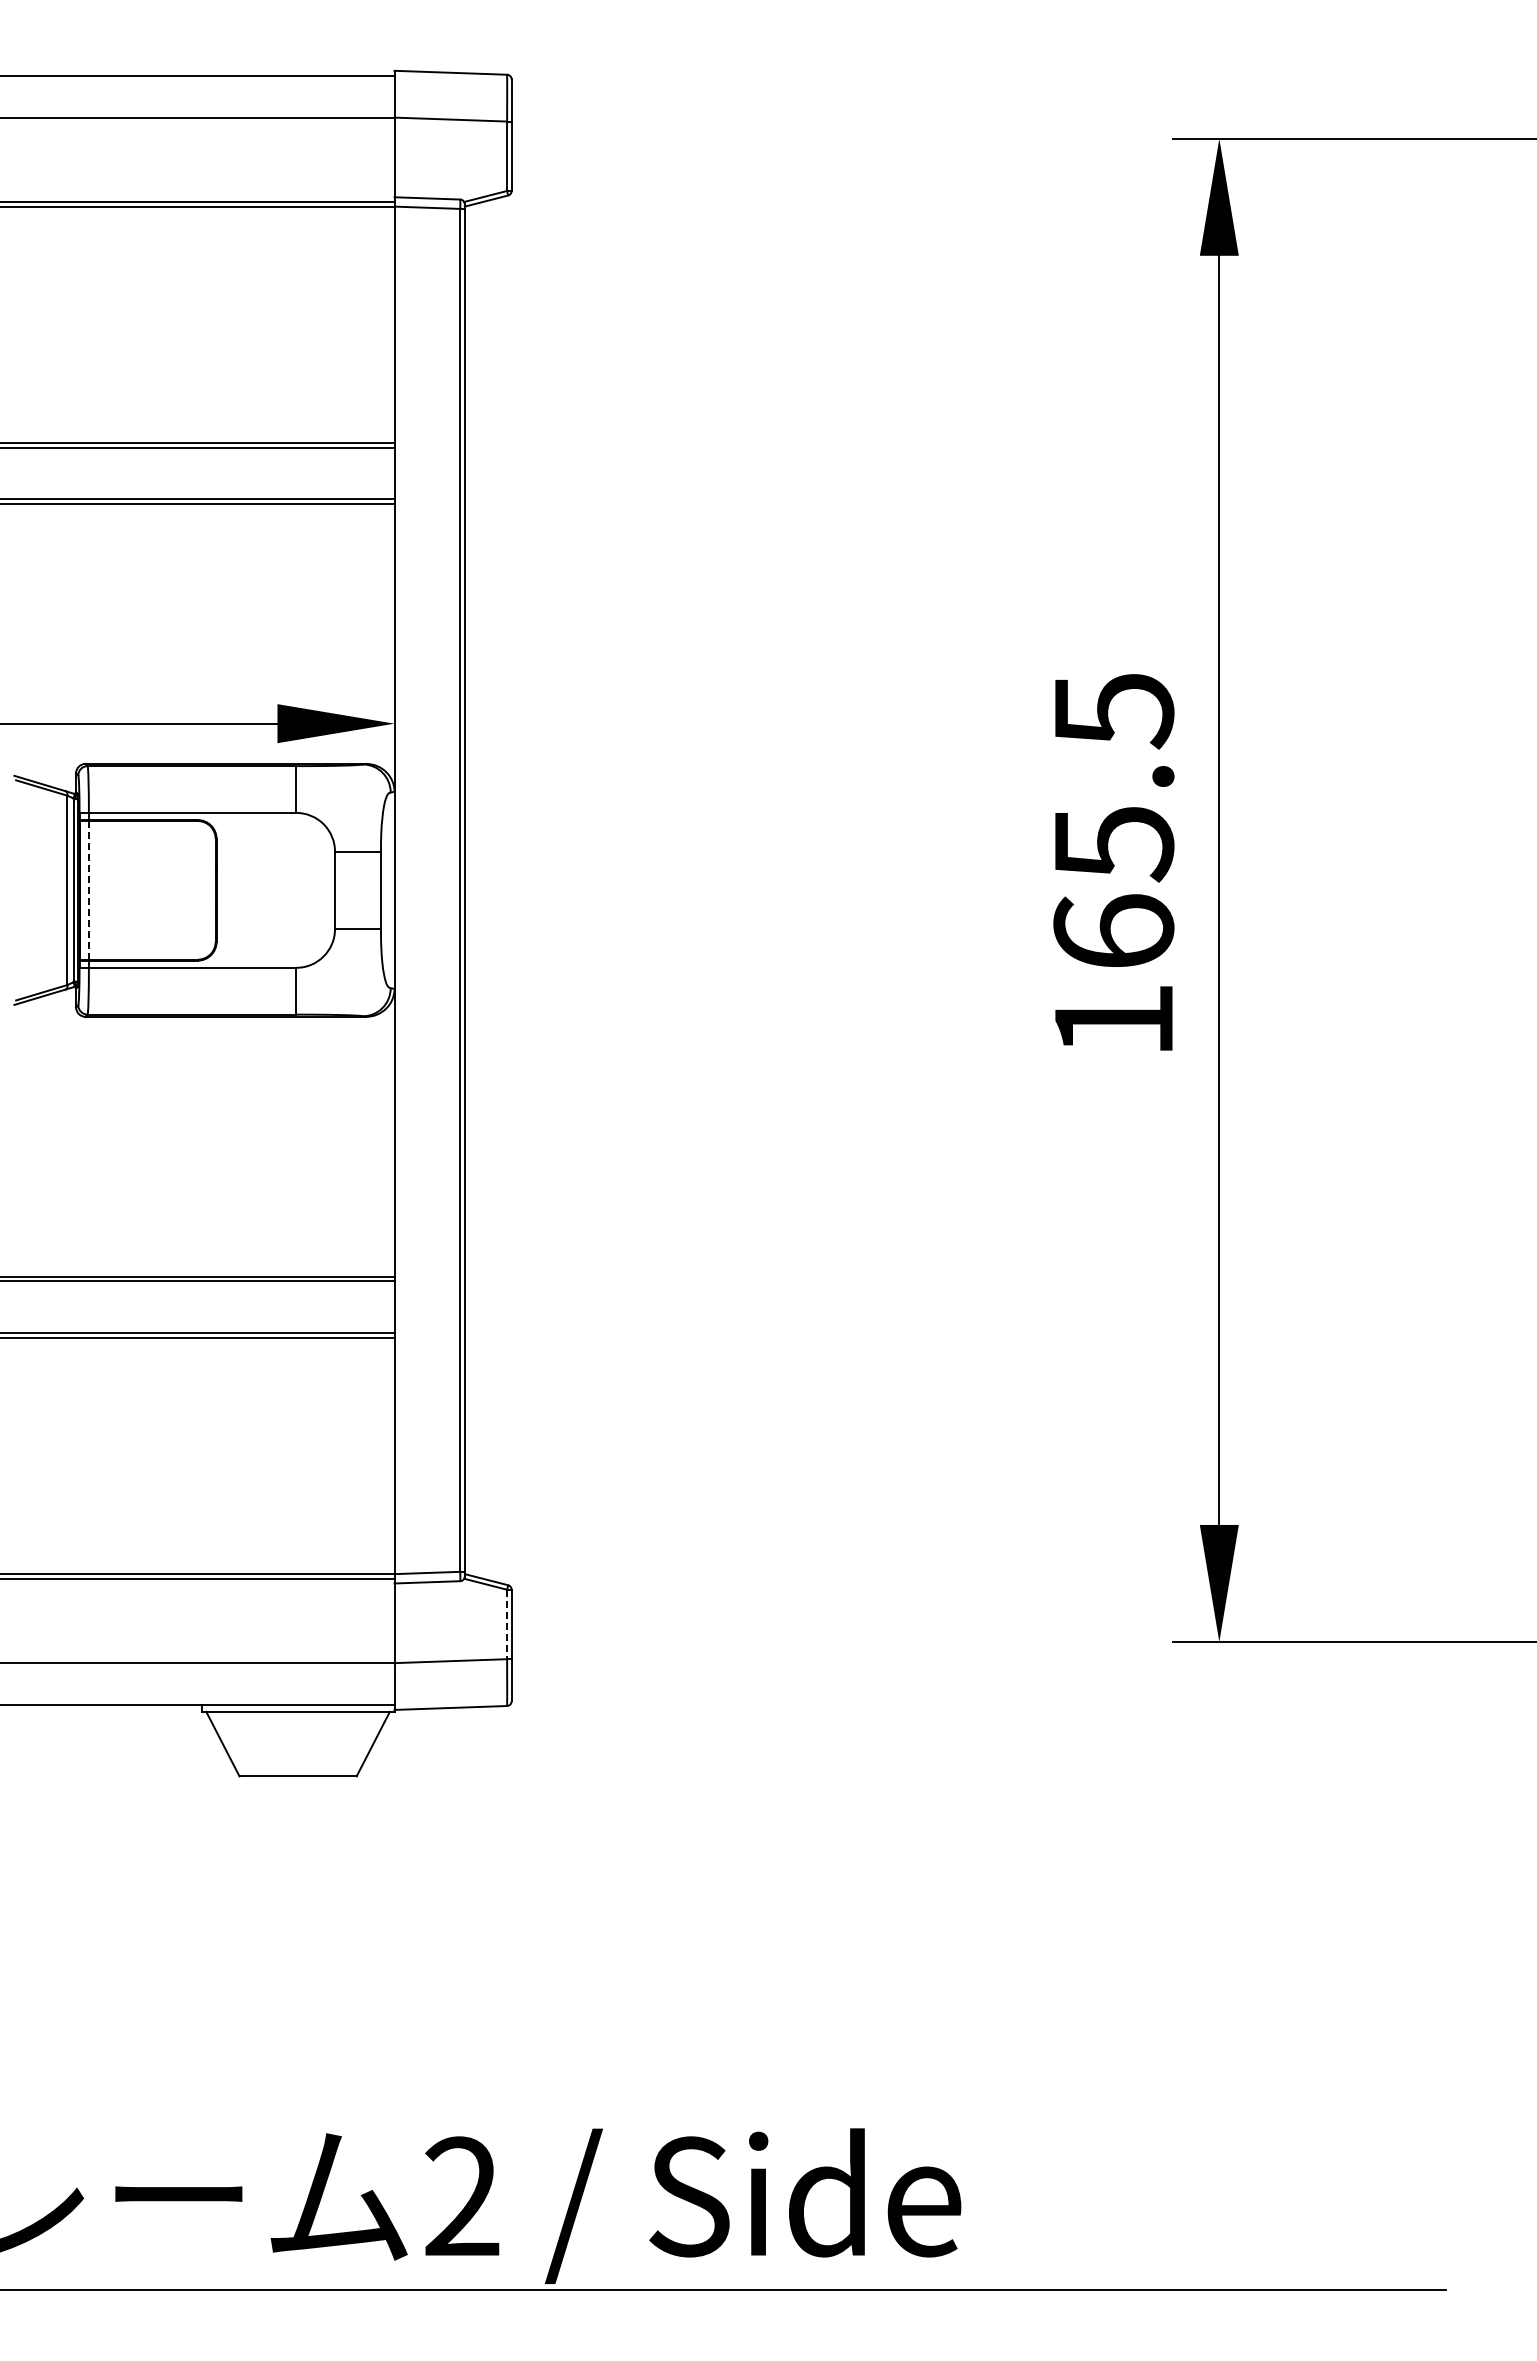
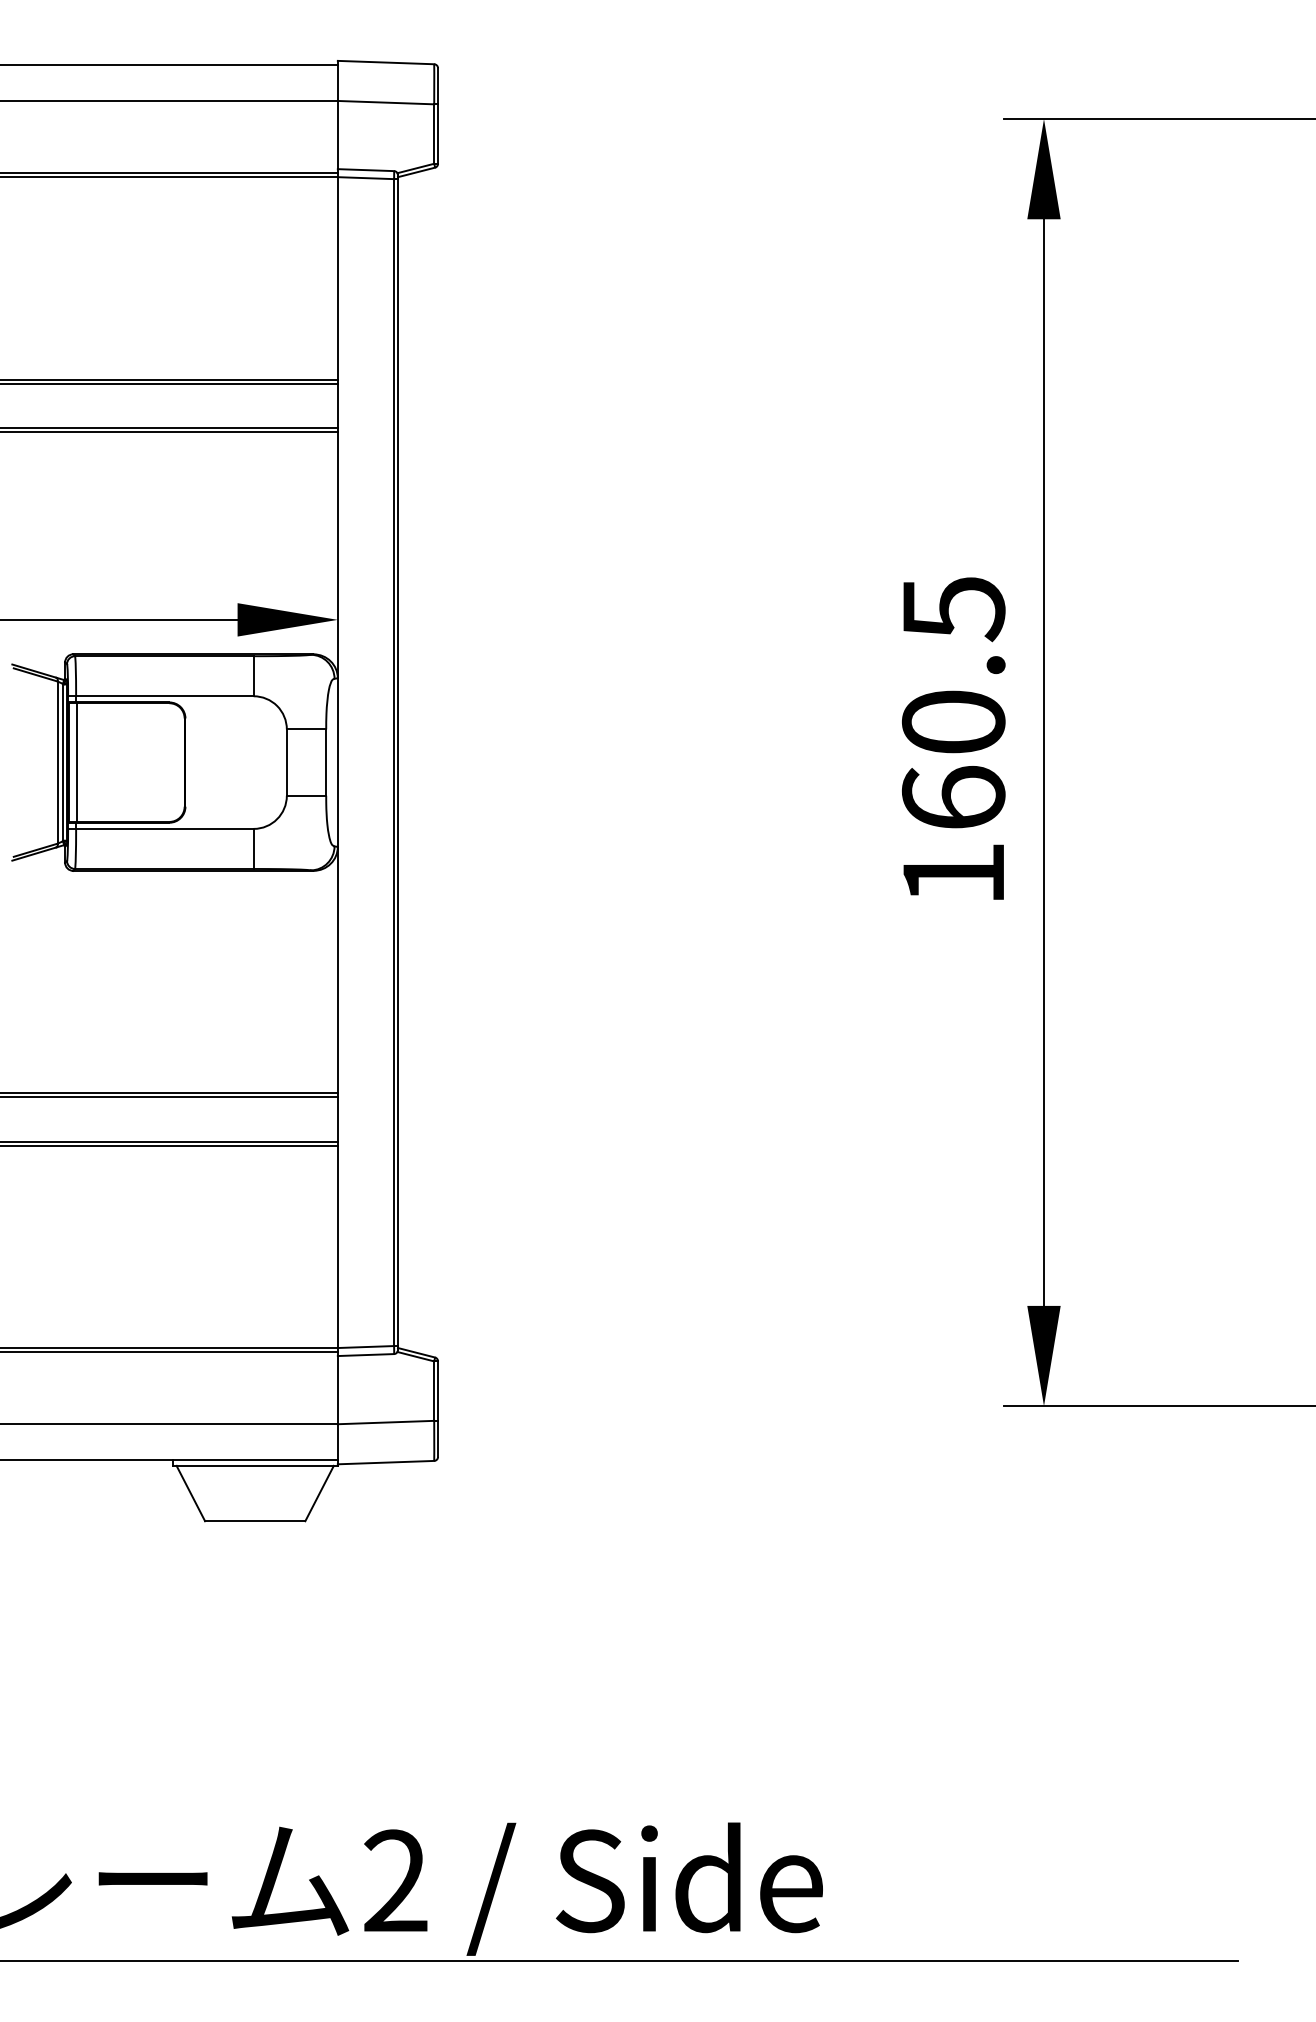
text: (1113, 844) -> (953, 723), 165.5 -> 160.5
line: (89, 889) -> (76, 761), dashed -> solid
line: (507, 1624) -> (434, 1391), dashed -> solid

